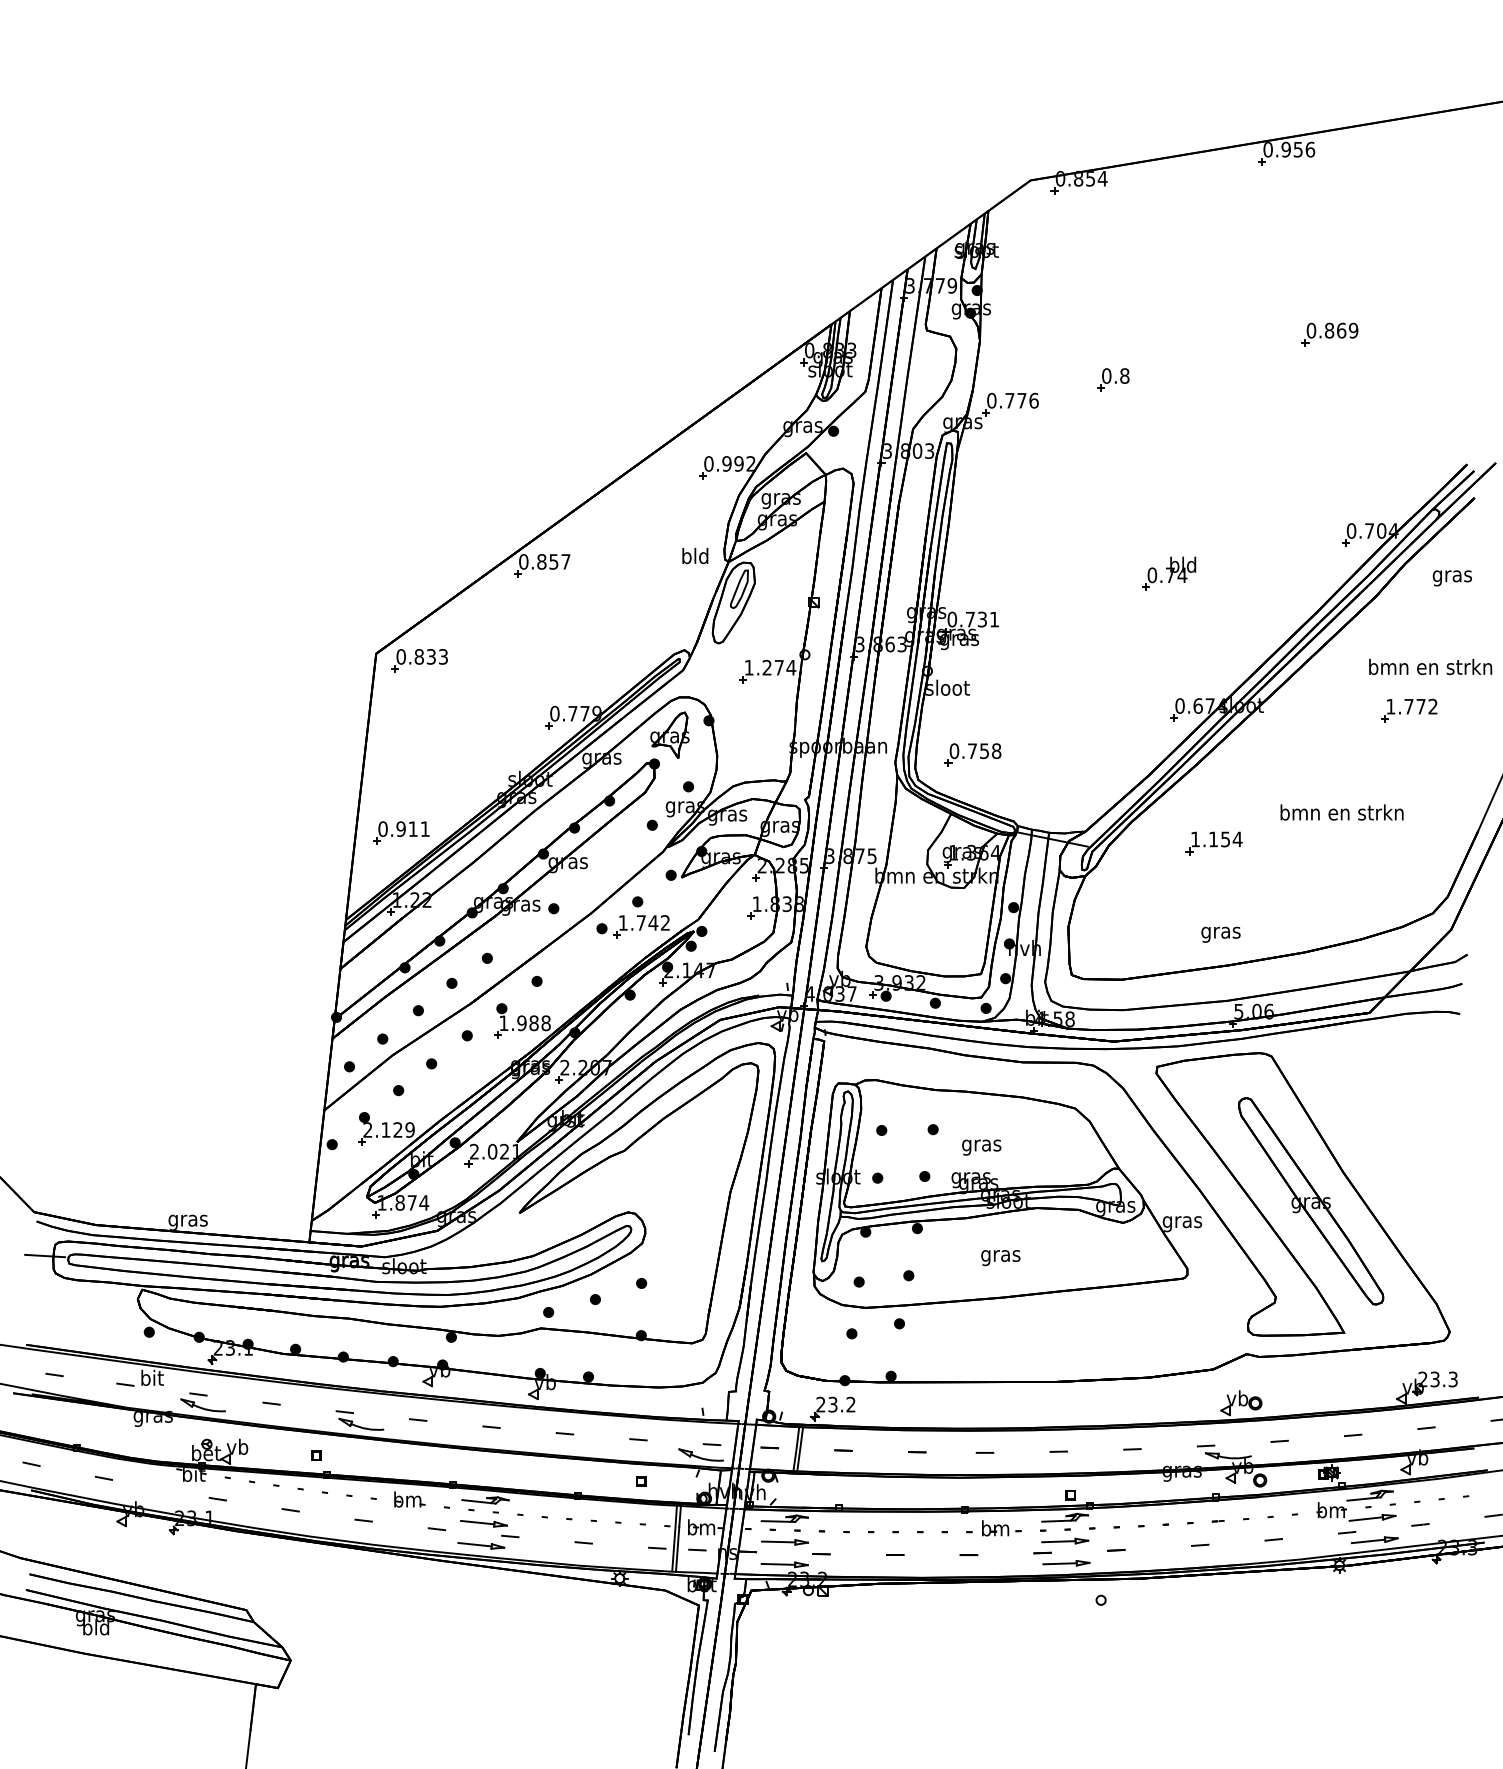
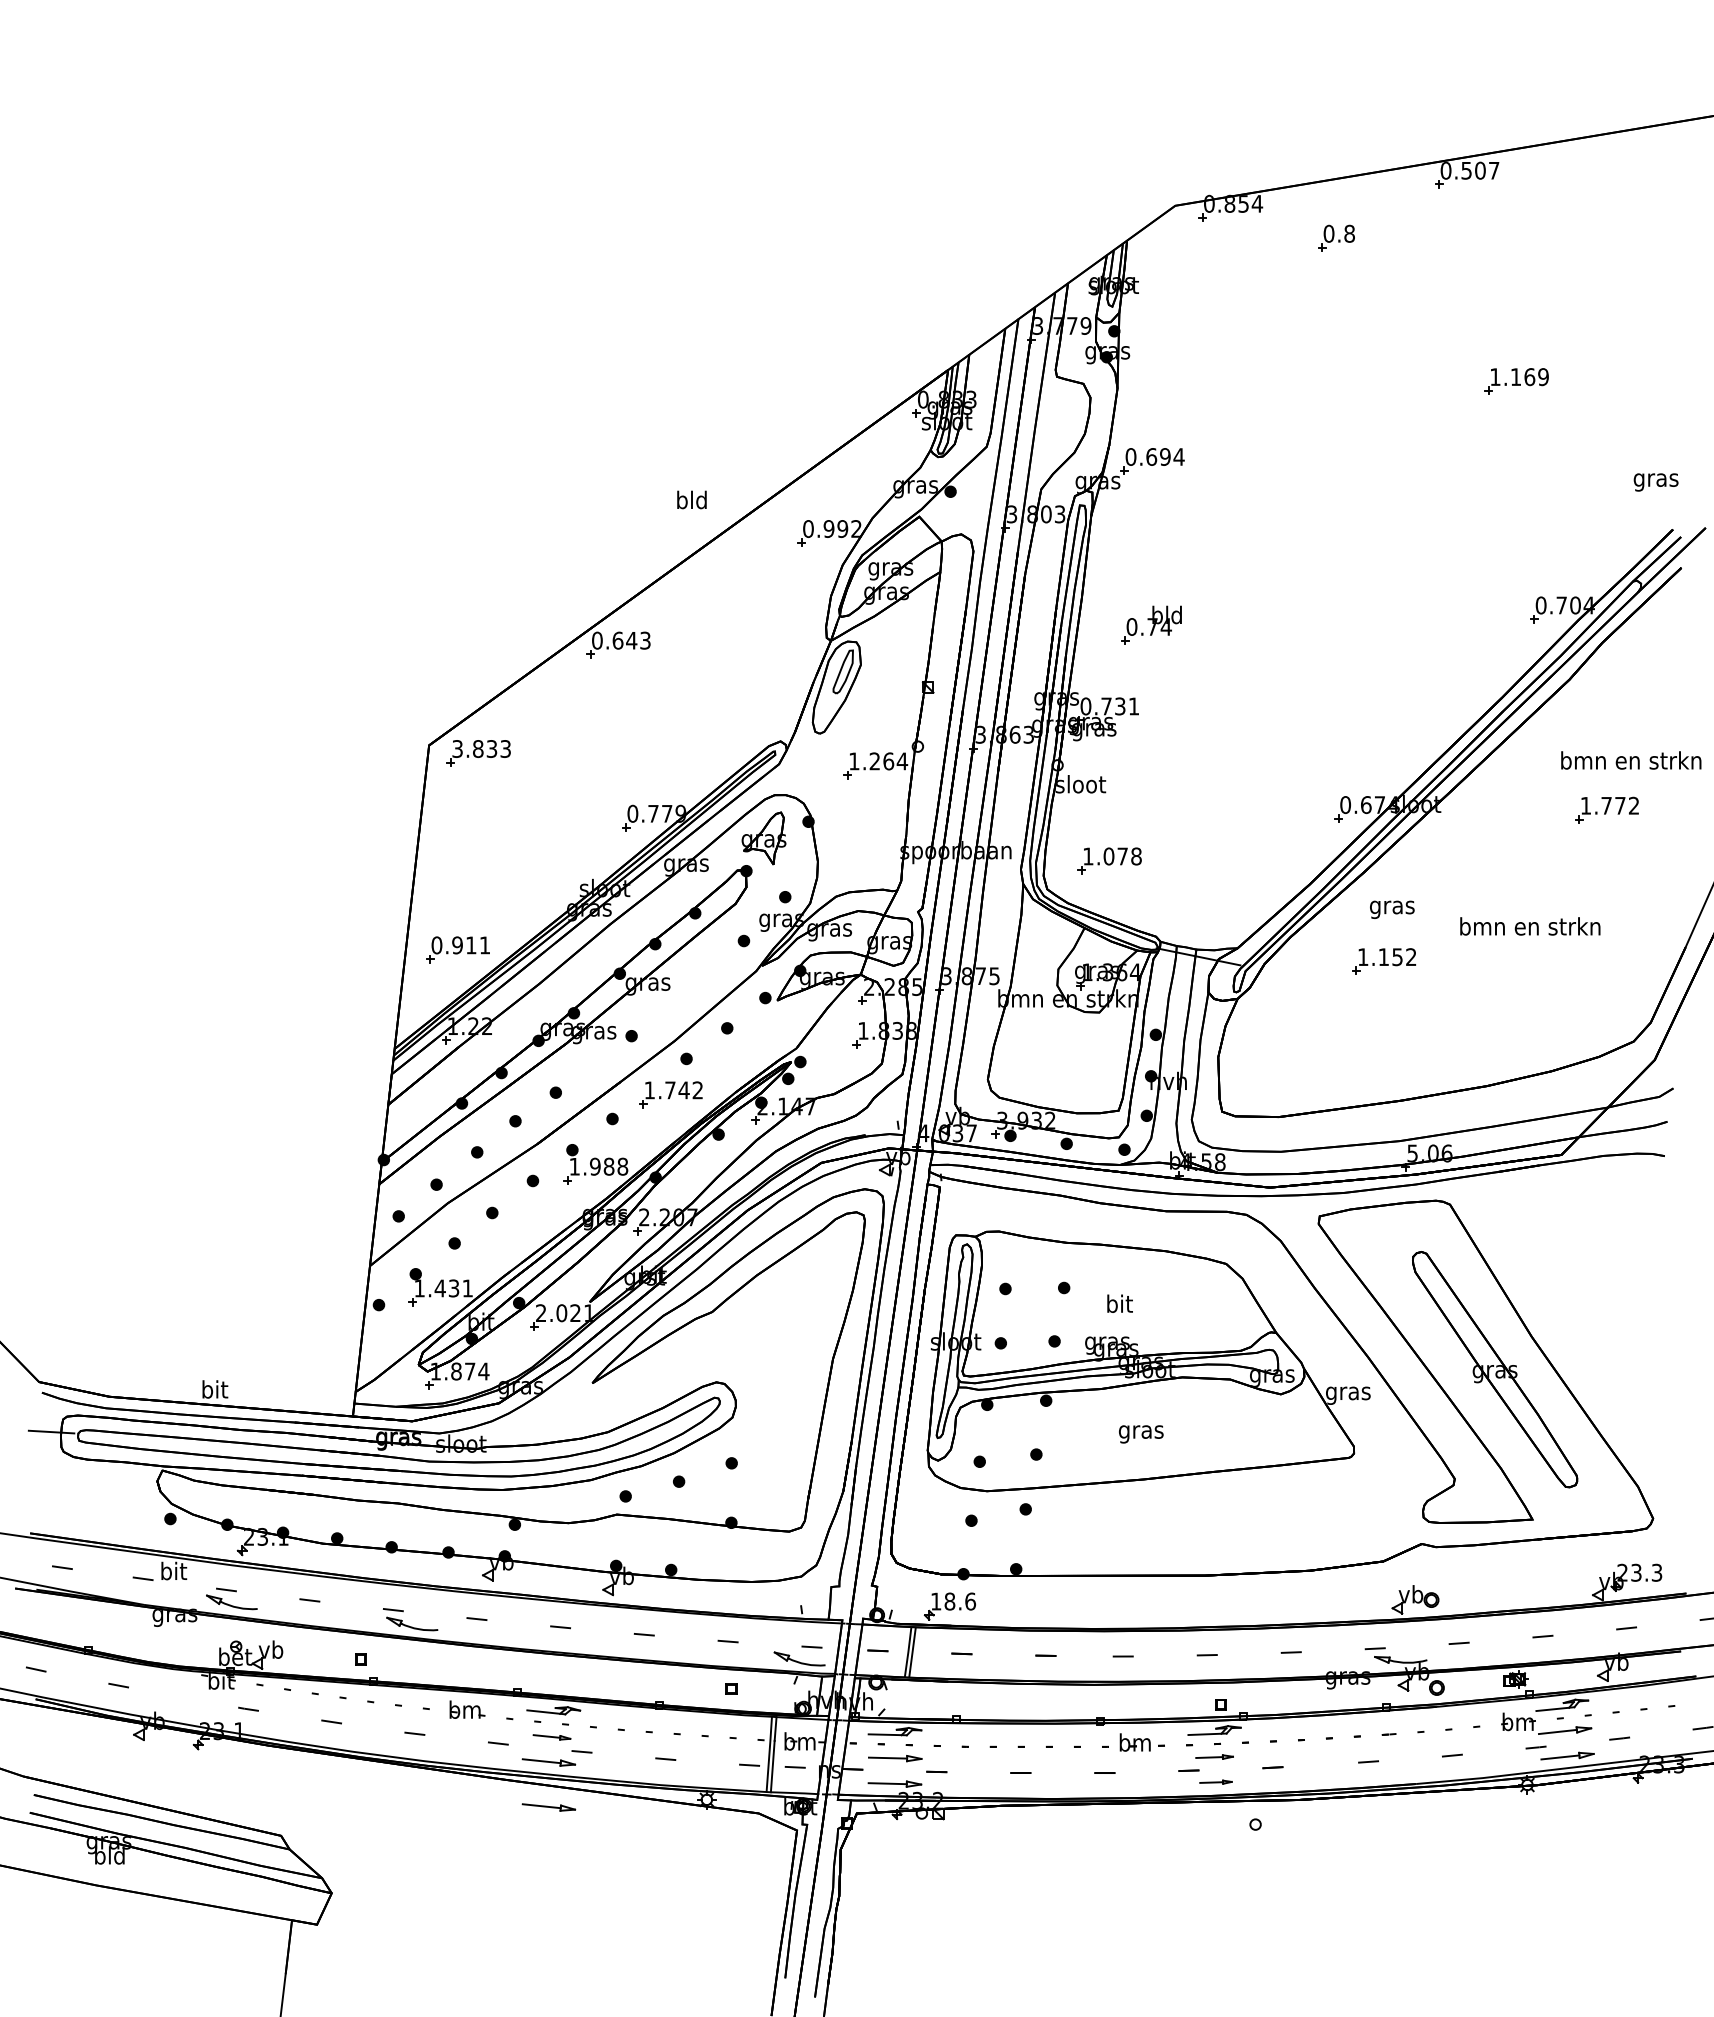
text: (1298, 149) -> (1480, 170), 0.956 -> 0.507
text: (1320, 331) -> (1505, 377), 0.869 -> 1.169
part: (1113, 379) -> (1336, 237), moved
text: (1022, 400) -> (1165, 456), 0.776 -> 0.694
text: (694, 555) -> (691, 499), moved
text: (553, 561) -> (631, 640), 0.857 -> 0.643
part: (1169, 573) -> (1151, 624), moved
text: (1451, 578) -> (1655, 482), moved
text: (401, 656) -> (457, 748), 0.833 -> 3.833
text: (779, 667) -> (888, 761), 1.274 -> 1.264
text: (969, 751) -> (1105, 856), 0.758 -> 1.078
text: (1236, 838) -> (1410, 956), 1.154 -> 1.152
part: (641, 926) -> (670, 1094), moved
text: (1221, 934) -> (1392, 909), moved
text: (388, 1130) -> (443, 1288), 2.129 -> 1.431
text: (981, 1144) -> (1119, 1305), gras -> bit
text: (187, 1220) -> (214, 1391), gras -> bit
text: (836, 1404) -> (953, 1601), 23.2 -> 18.6
part: (483, 1523) -> (551, 1737), size x0.7
part: (1065, 1540) -> (1214, 1756), size x0.7
part: (1065, 1562) -> (1215, 1781), size x0.6
part: (480, 1585) -> (548, 1807), added

